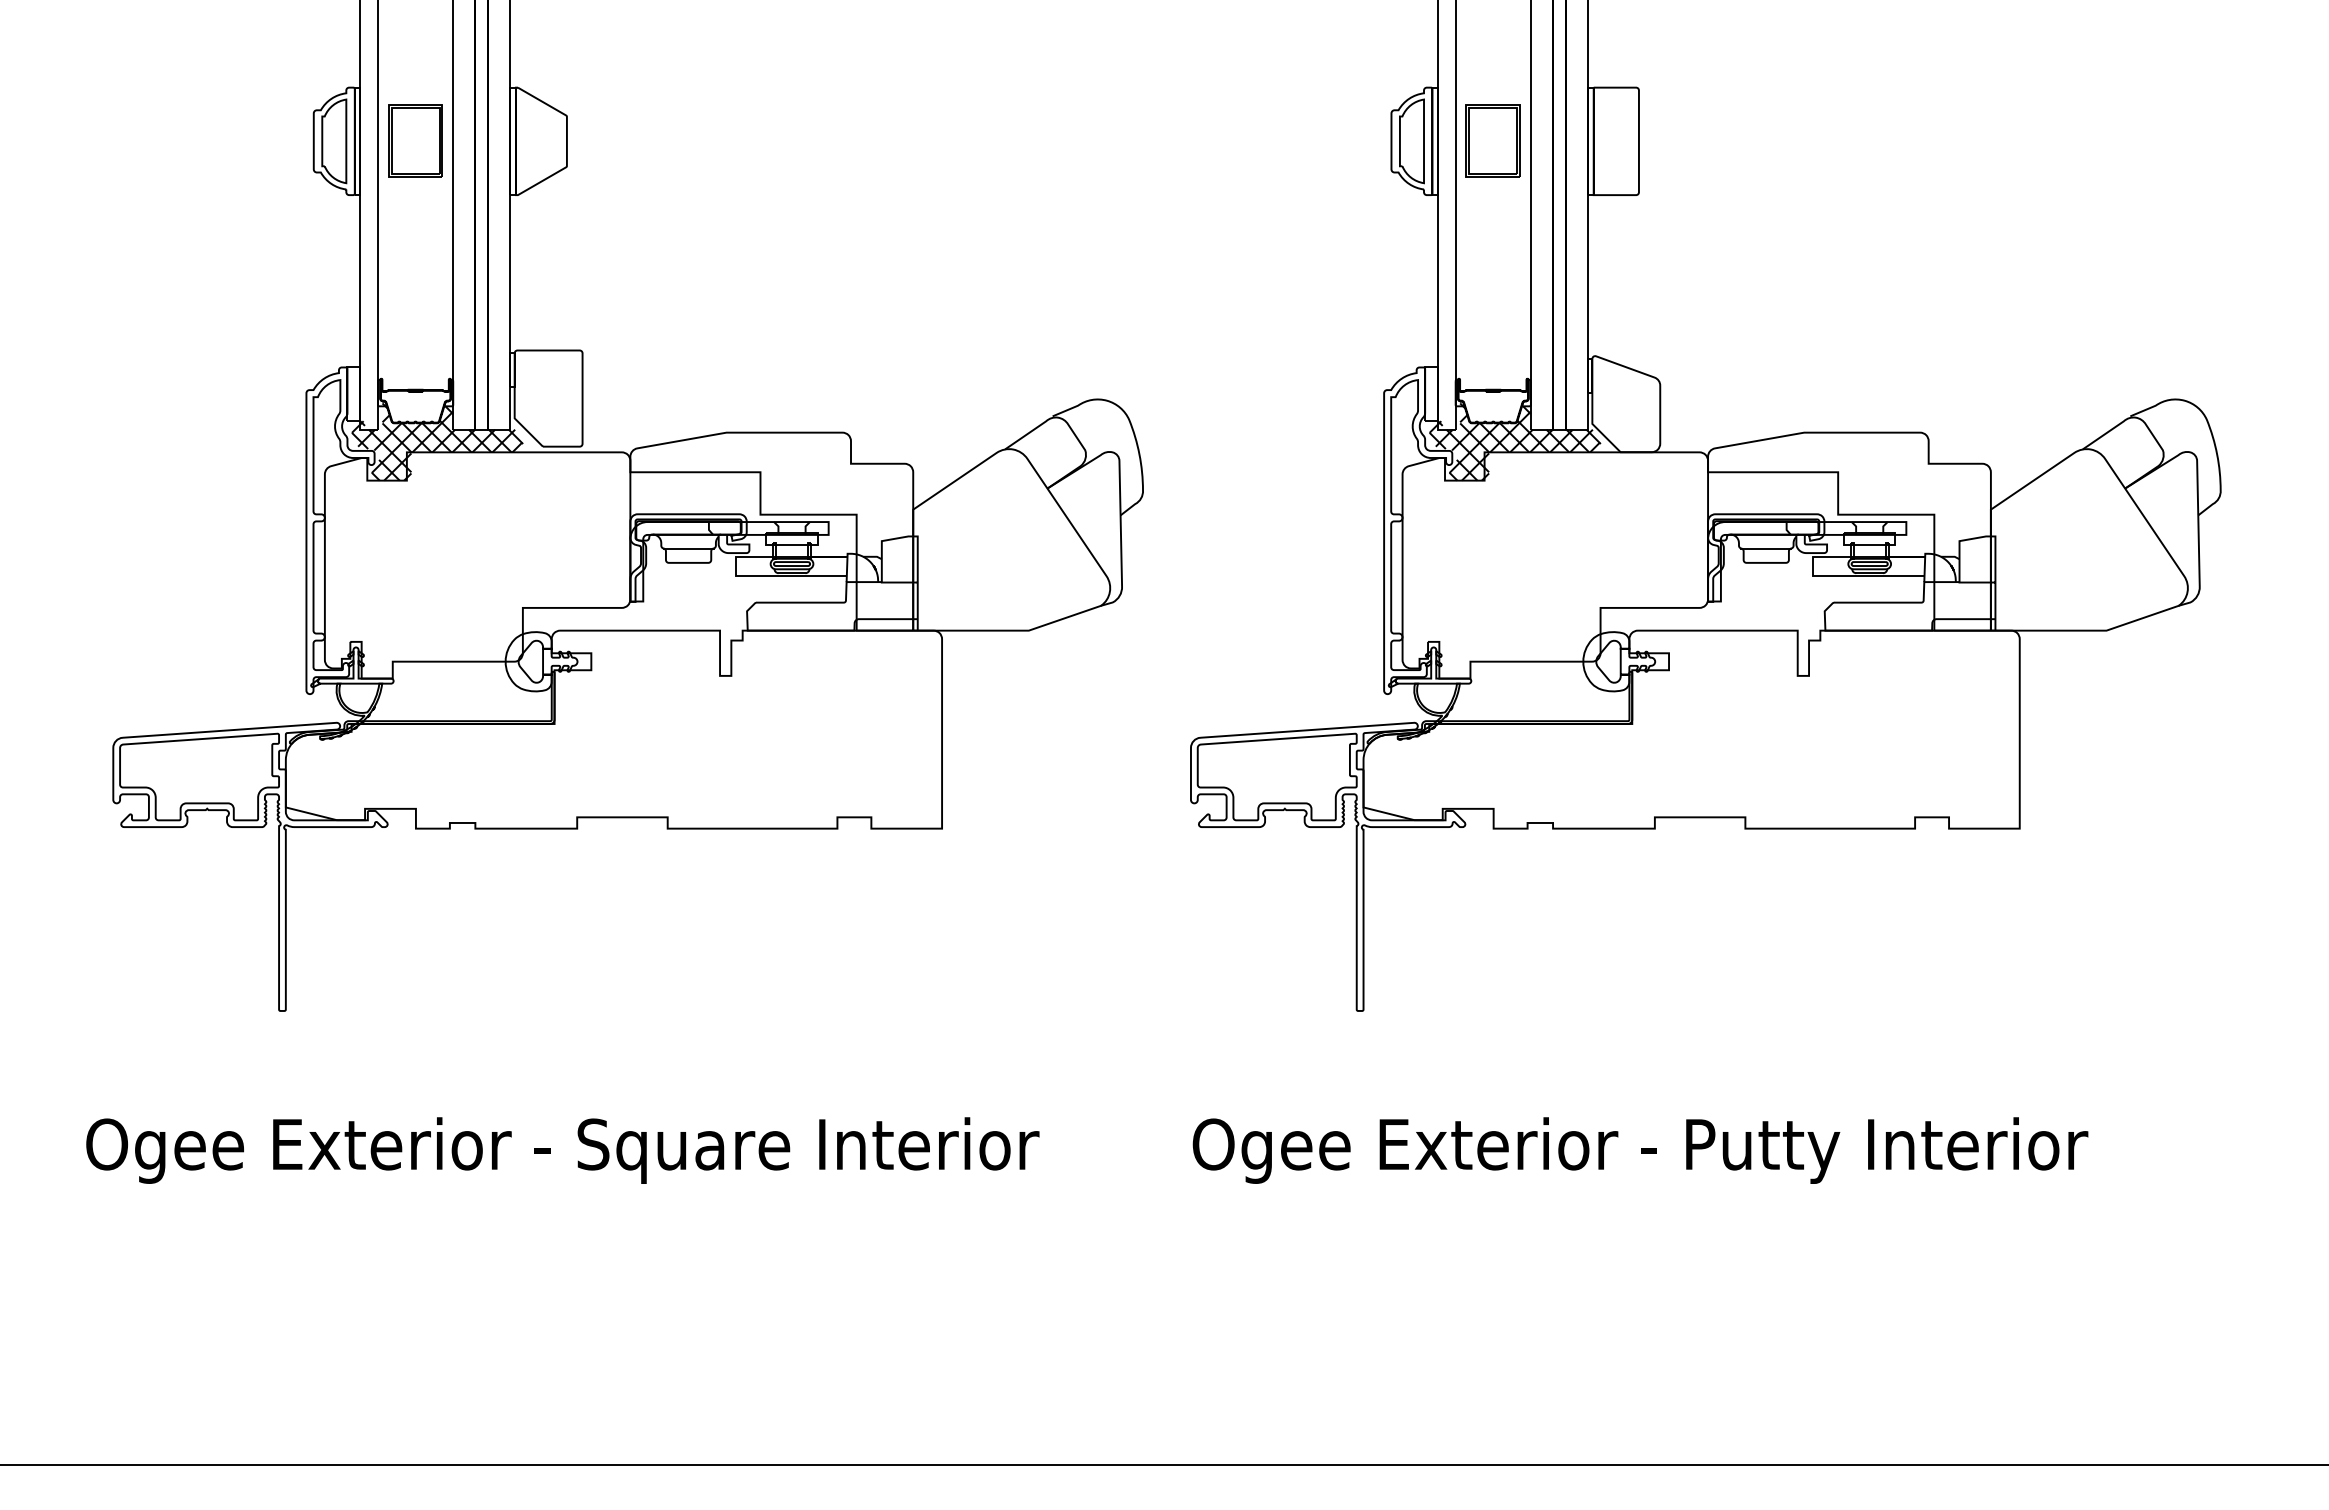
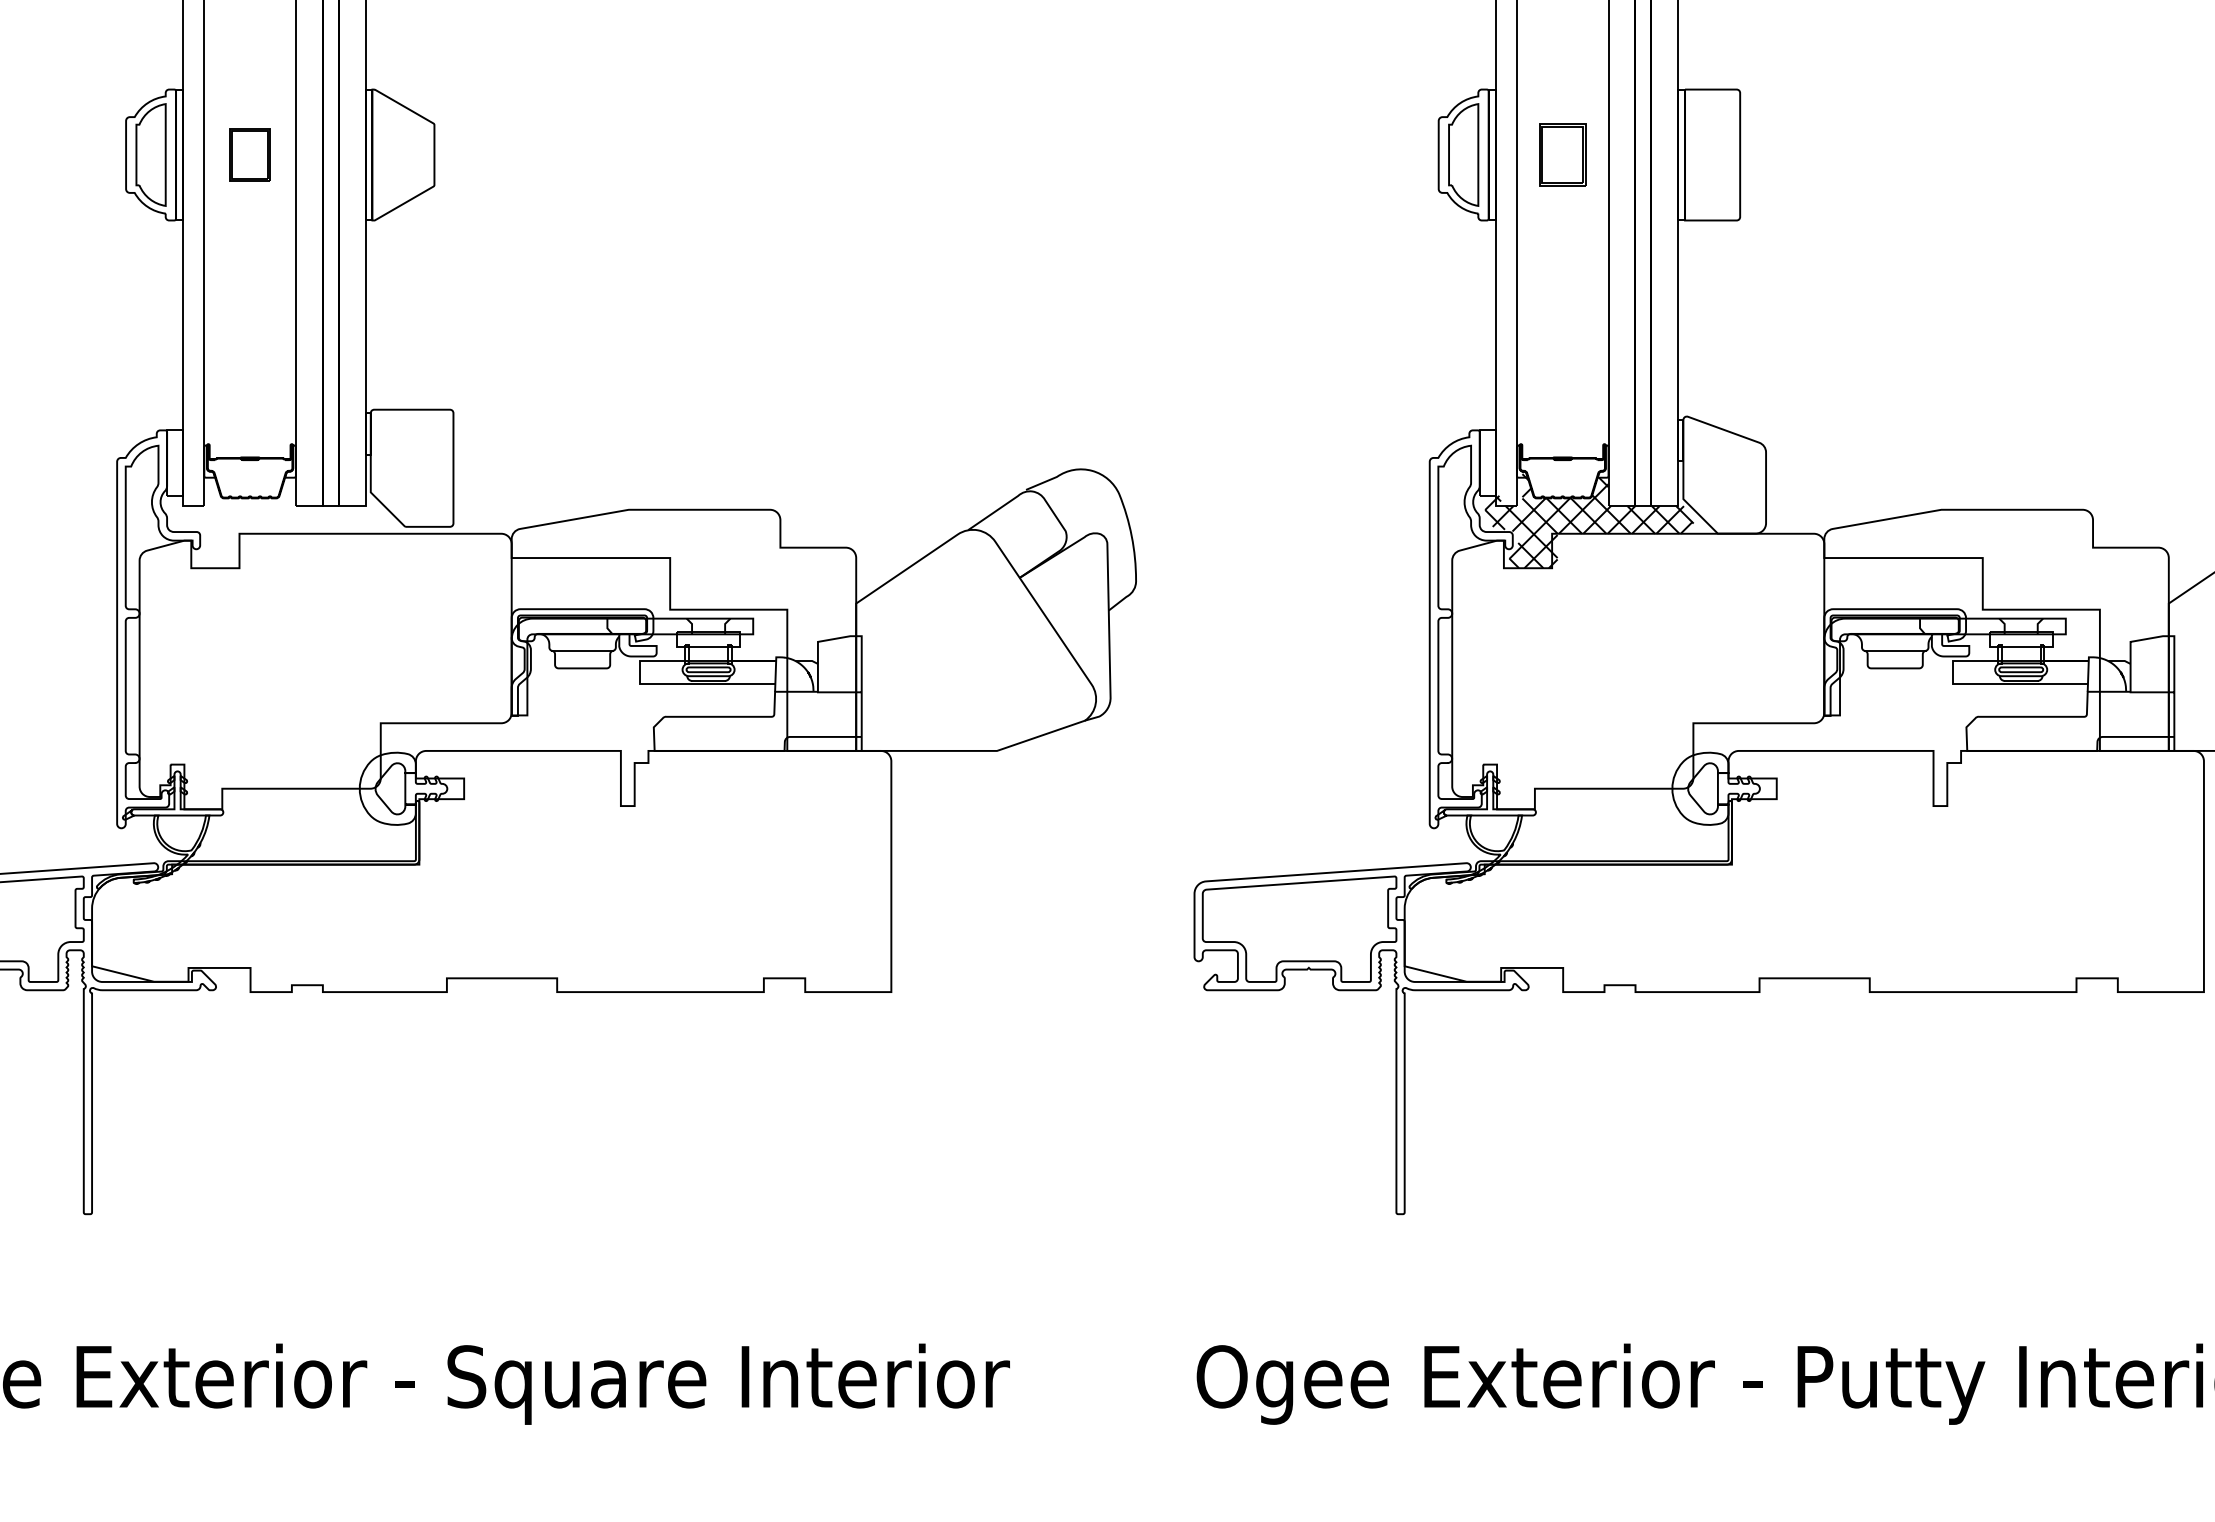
part: (415, 140) -> (249, 153), size x0.6
part: (1492, 140) -> (1561, 153), size x0.7
hatch: (437, 440) -> (276, 519), removed

